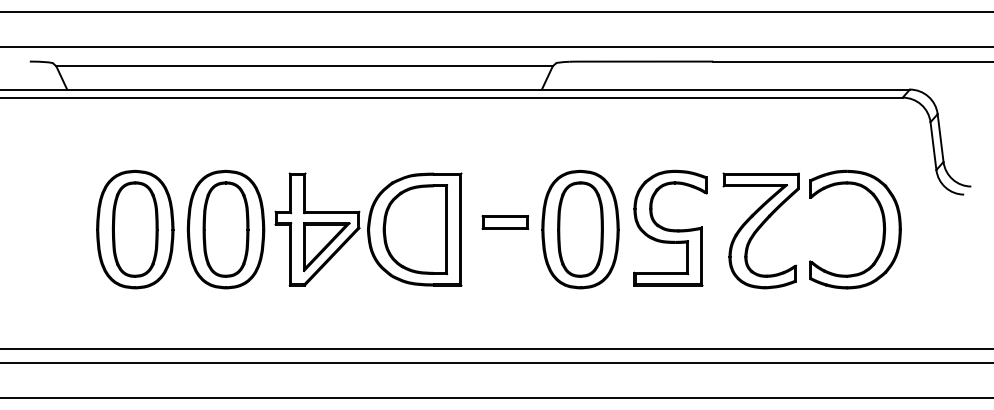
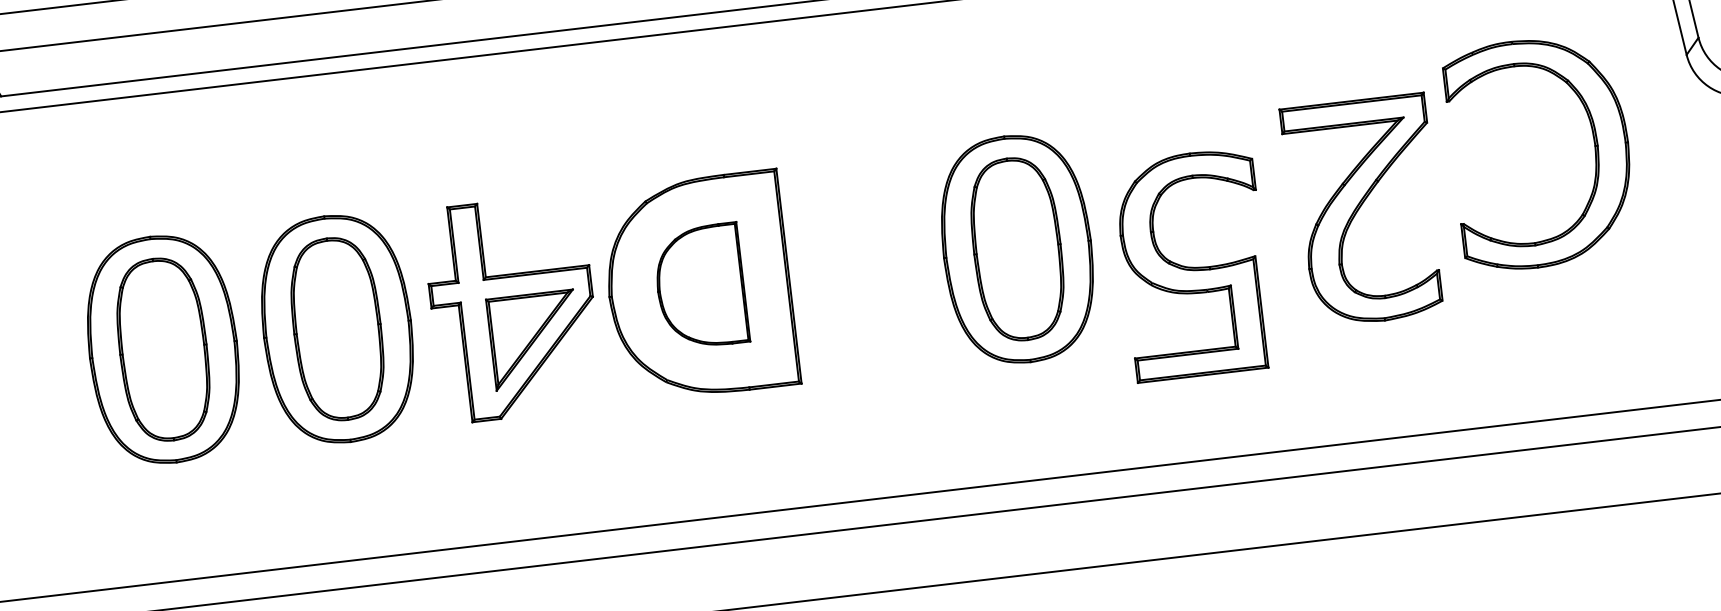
part: (505, 222) -> (871, 252), removed
part: (670, 227) -> (1194, 263), moved
part: (415, 229) -> (700, 286), size x0.7
part: (882, 232) -> (1593, 152), moved

